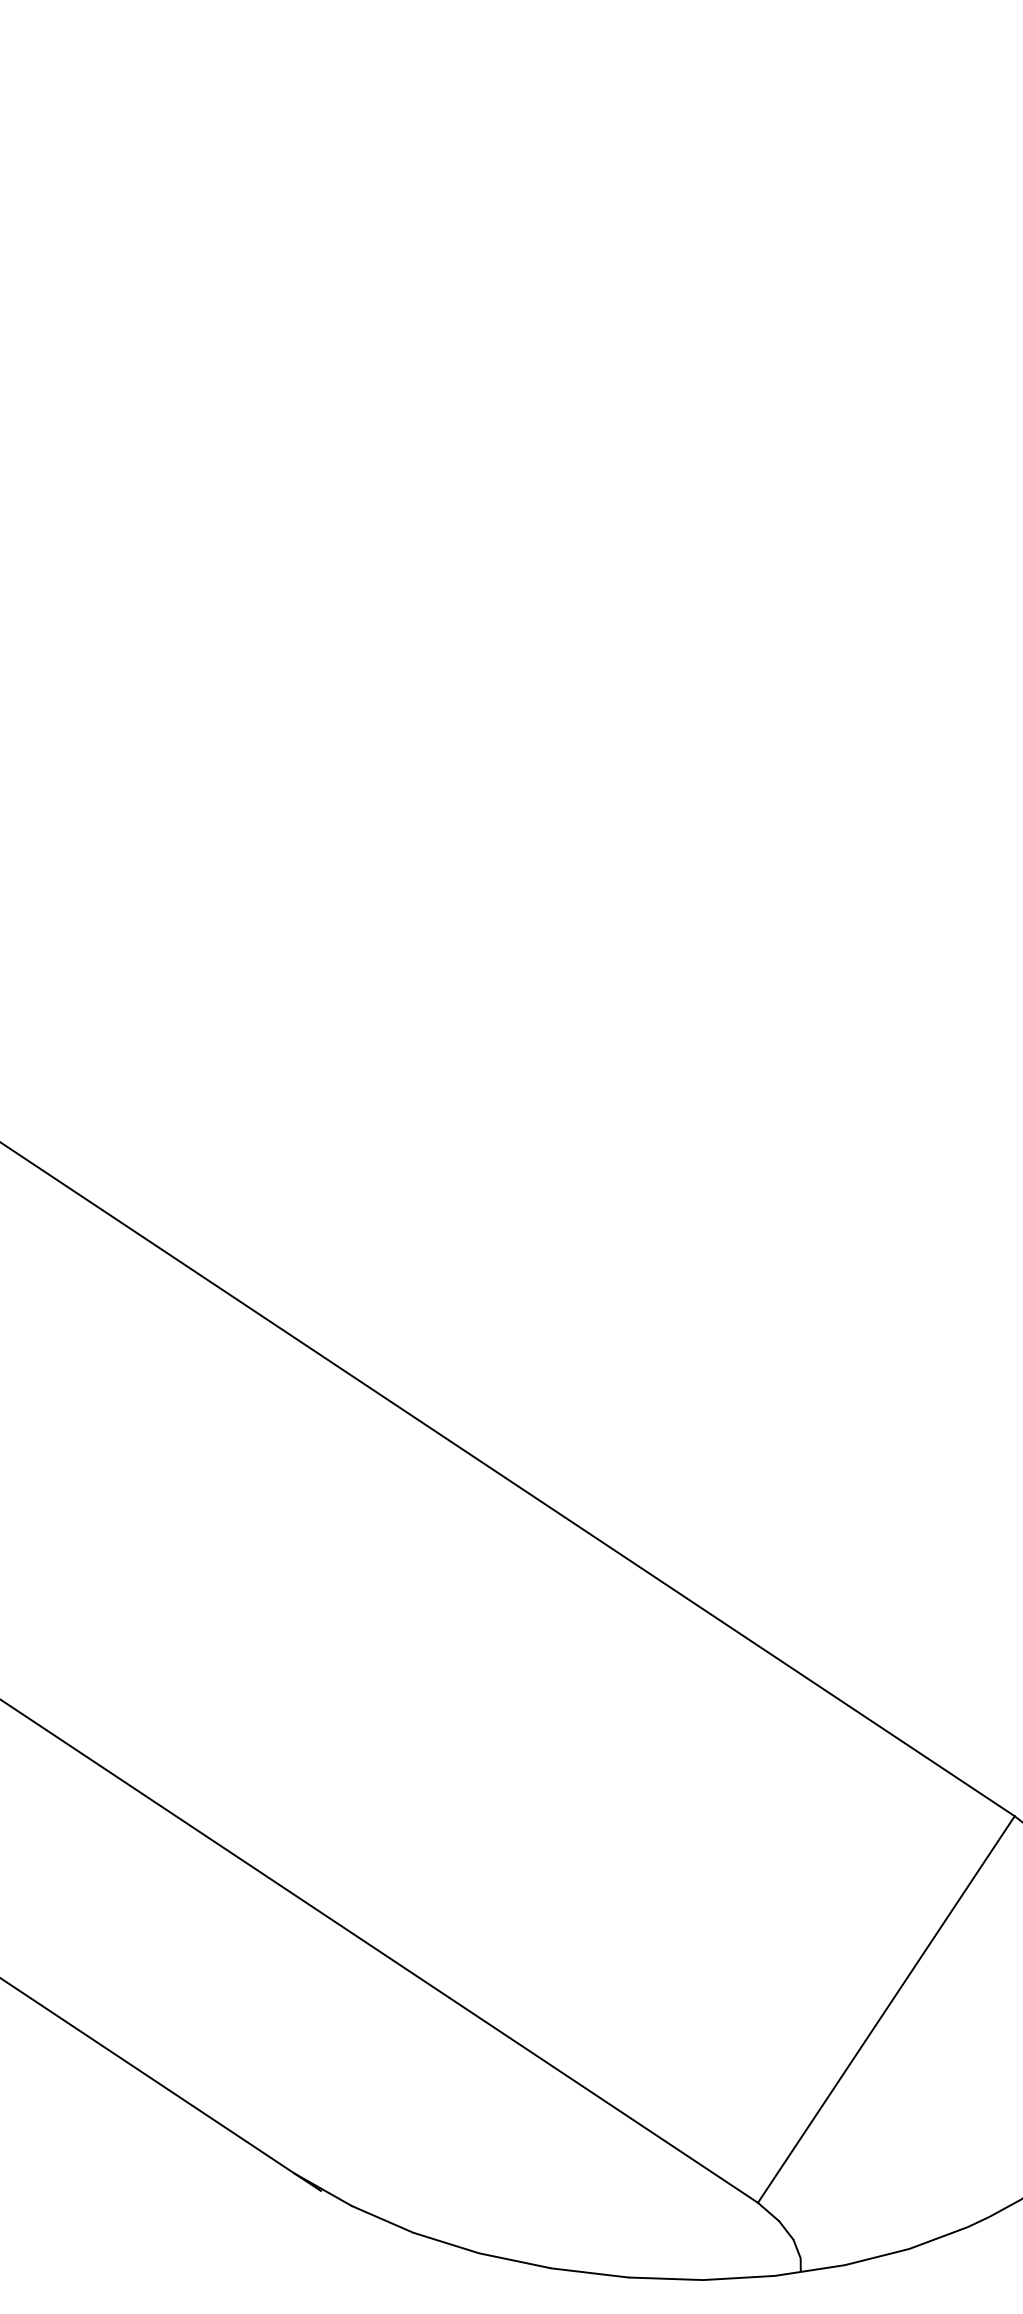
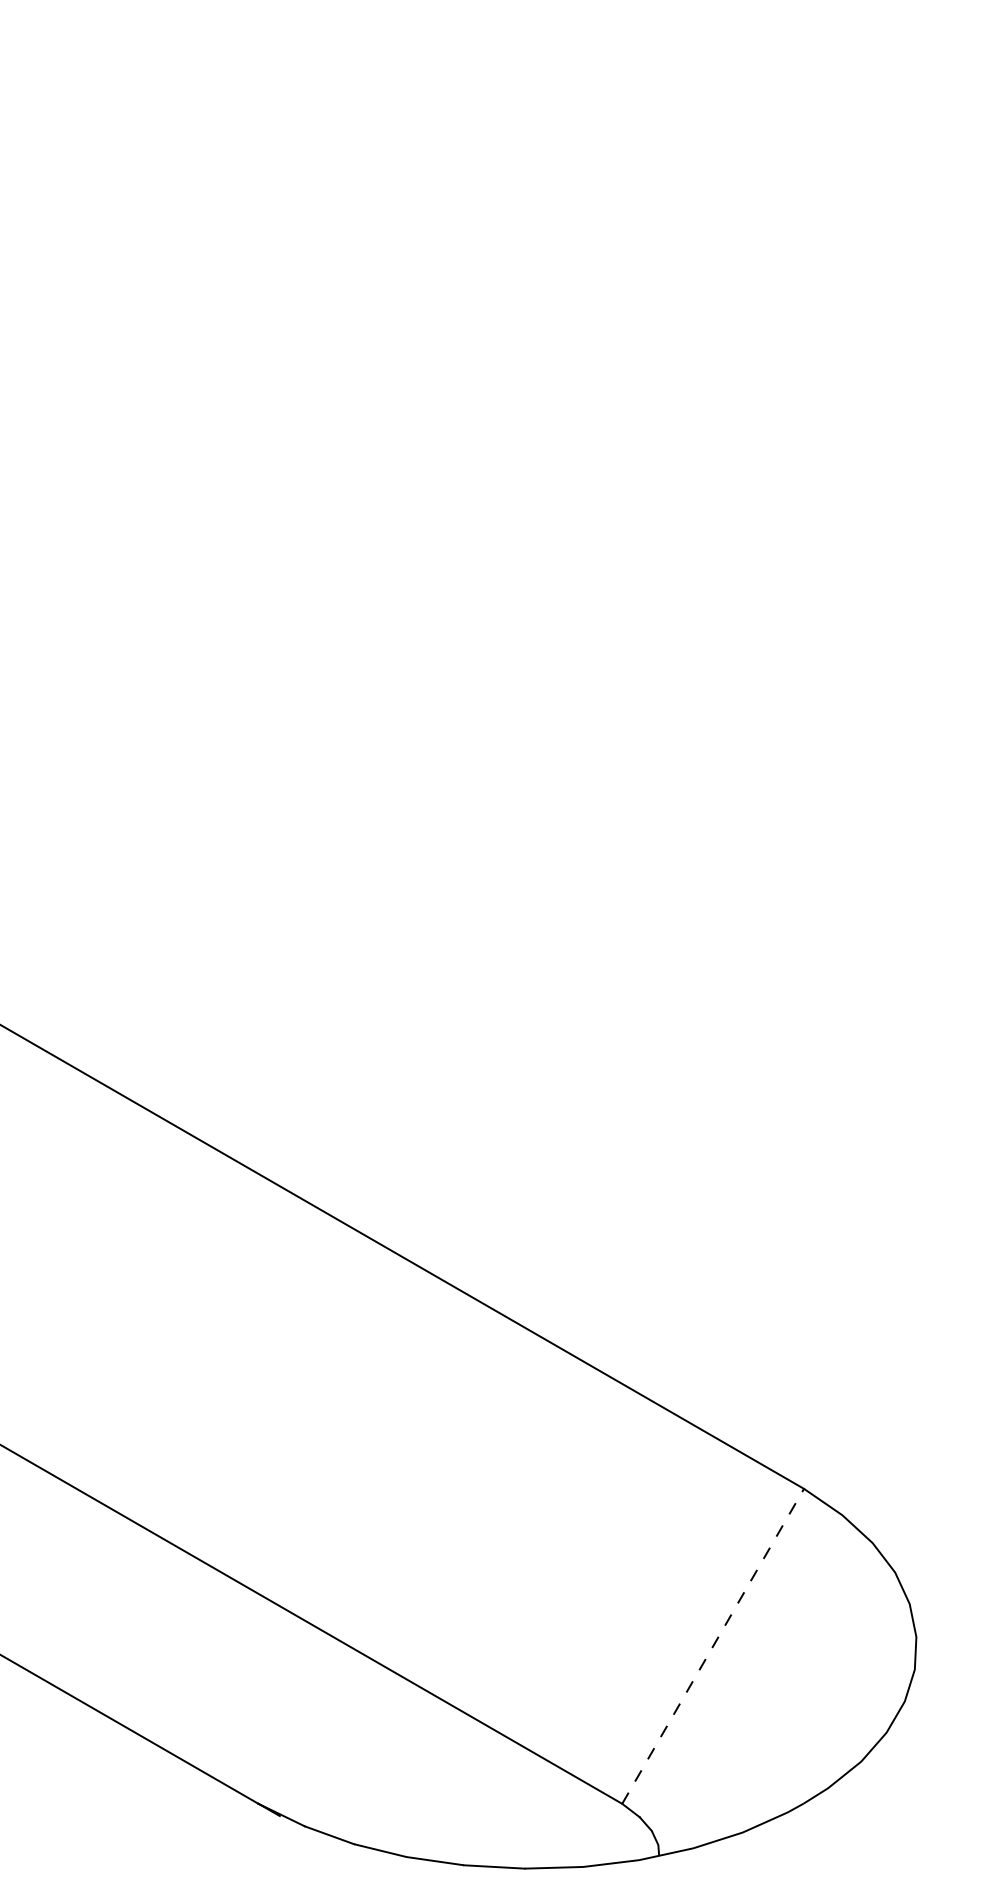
line: (886, 2009) -> (713, 1646), solid -> dashed

